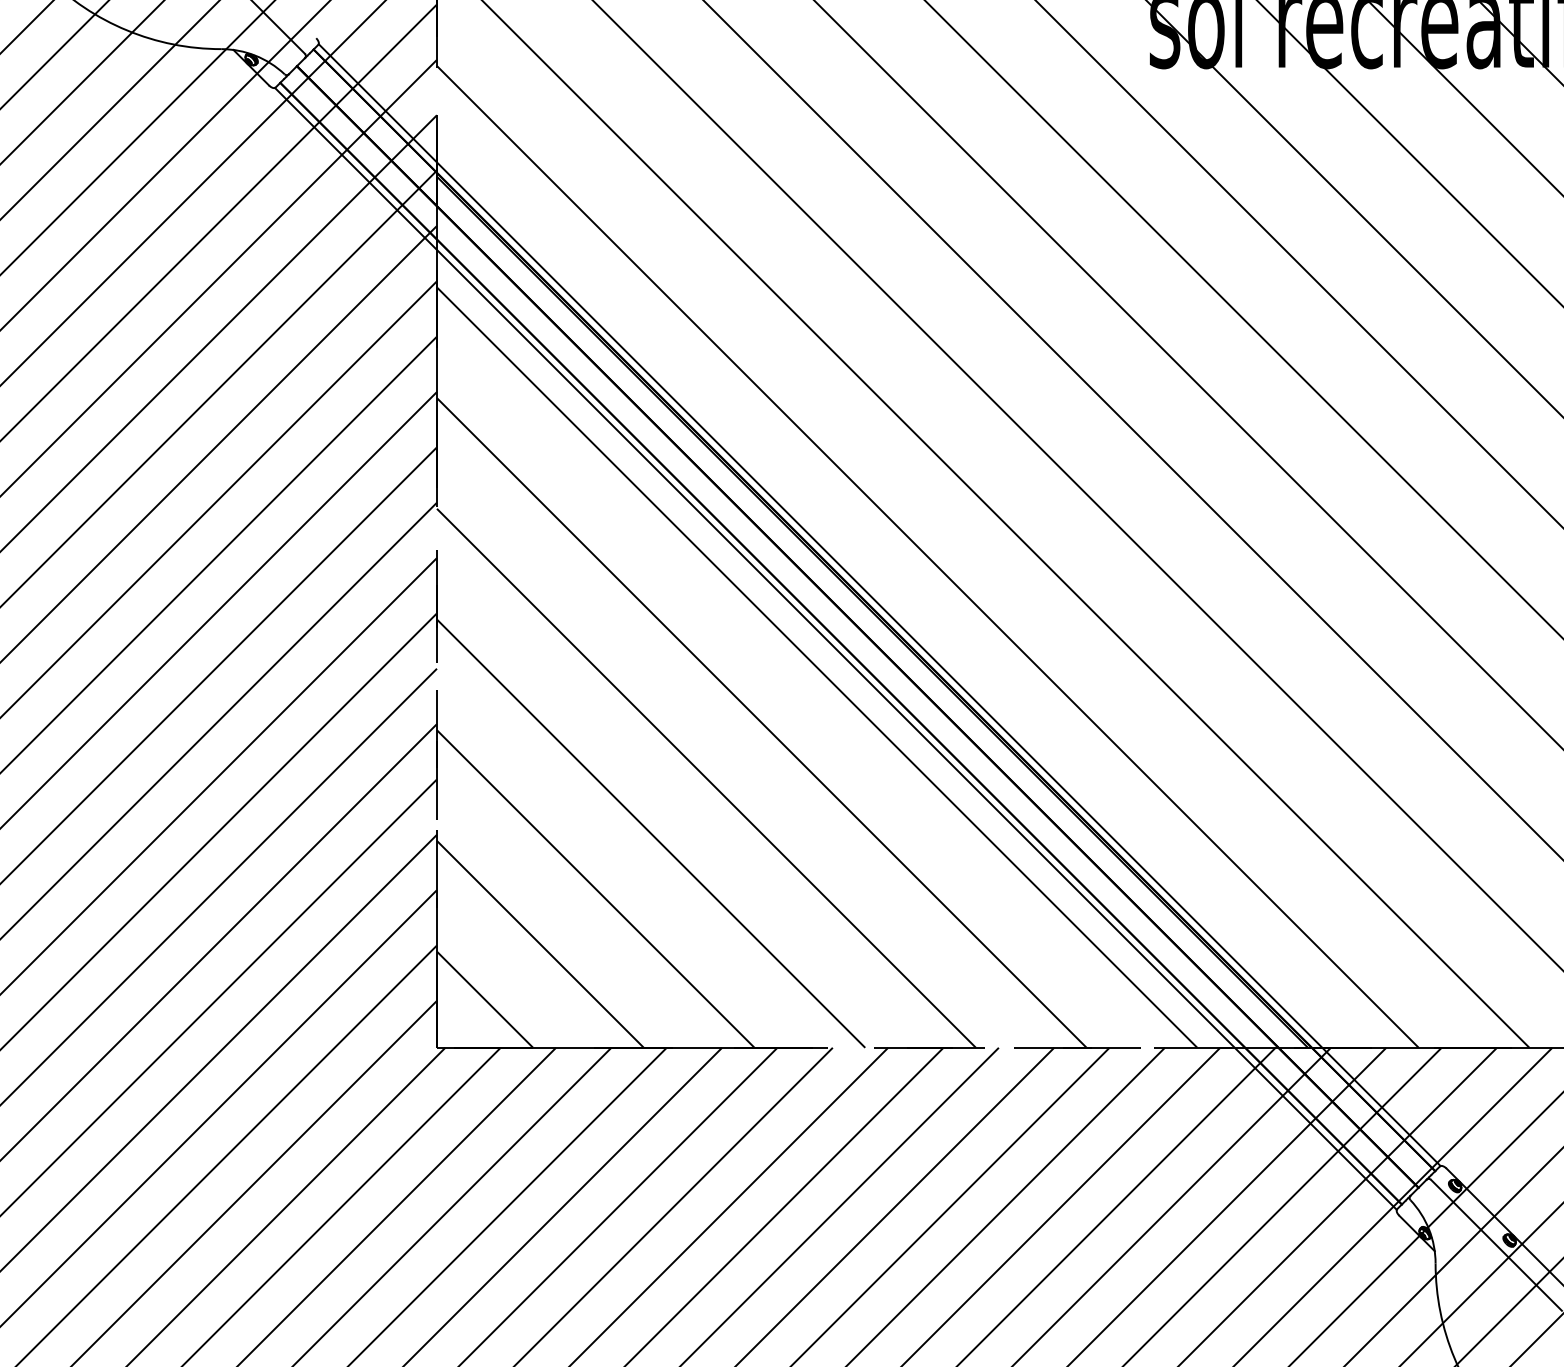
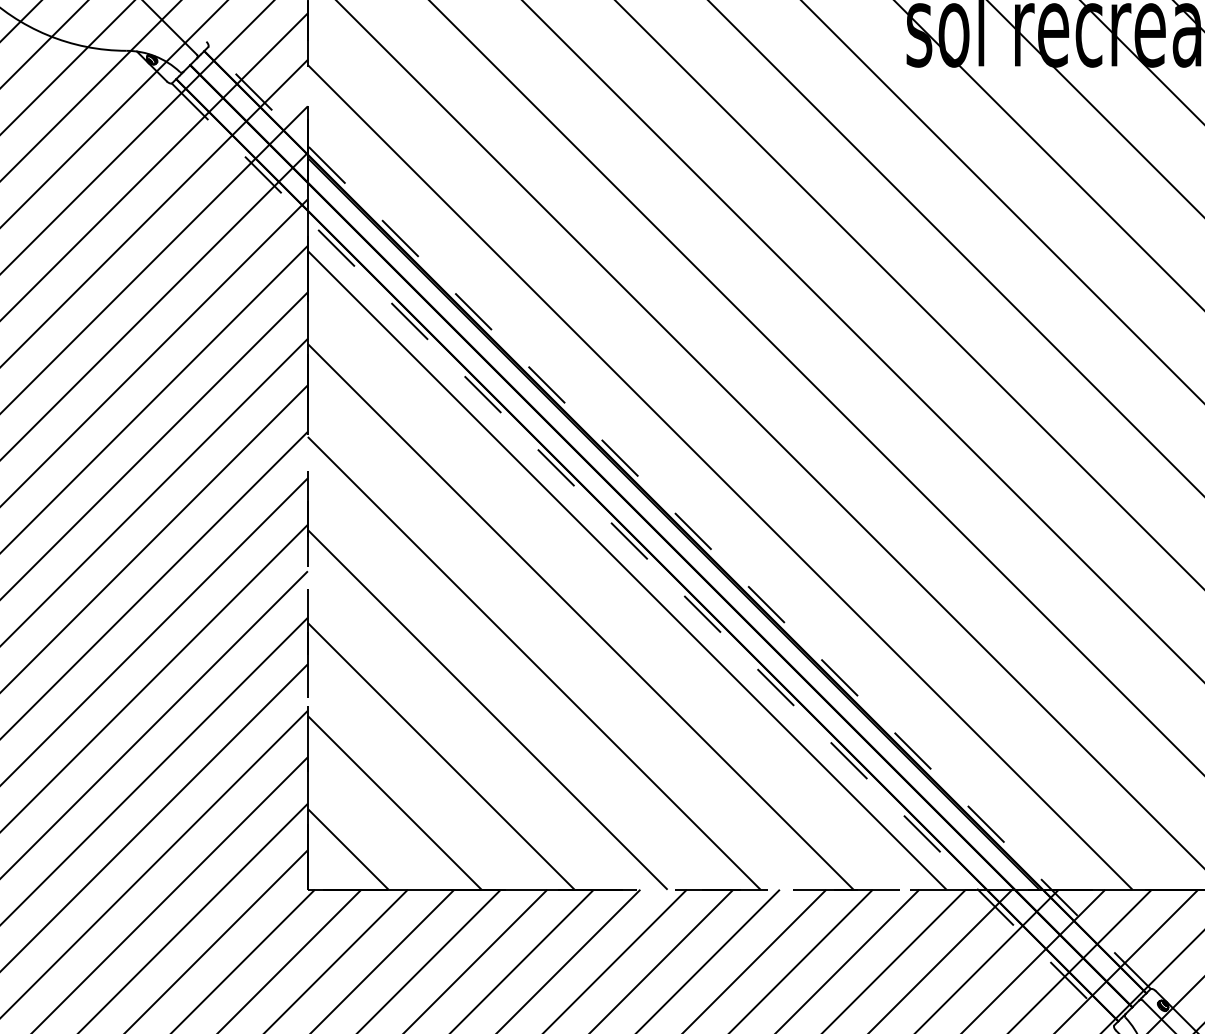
line: (879, 604) -> (679, 517), solid -> dashed
line: (836, 649) -> (643, 555), solid -> dashed

